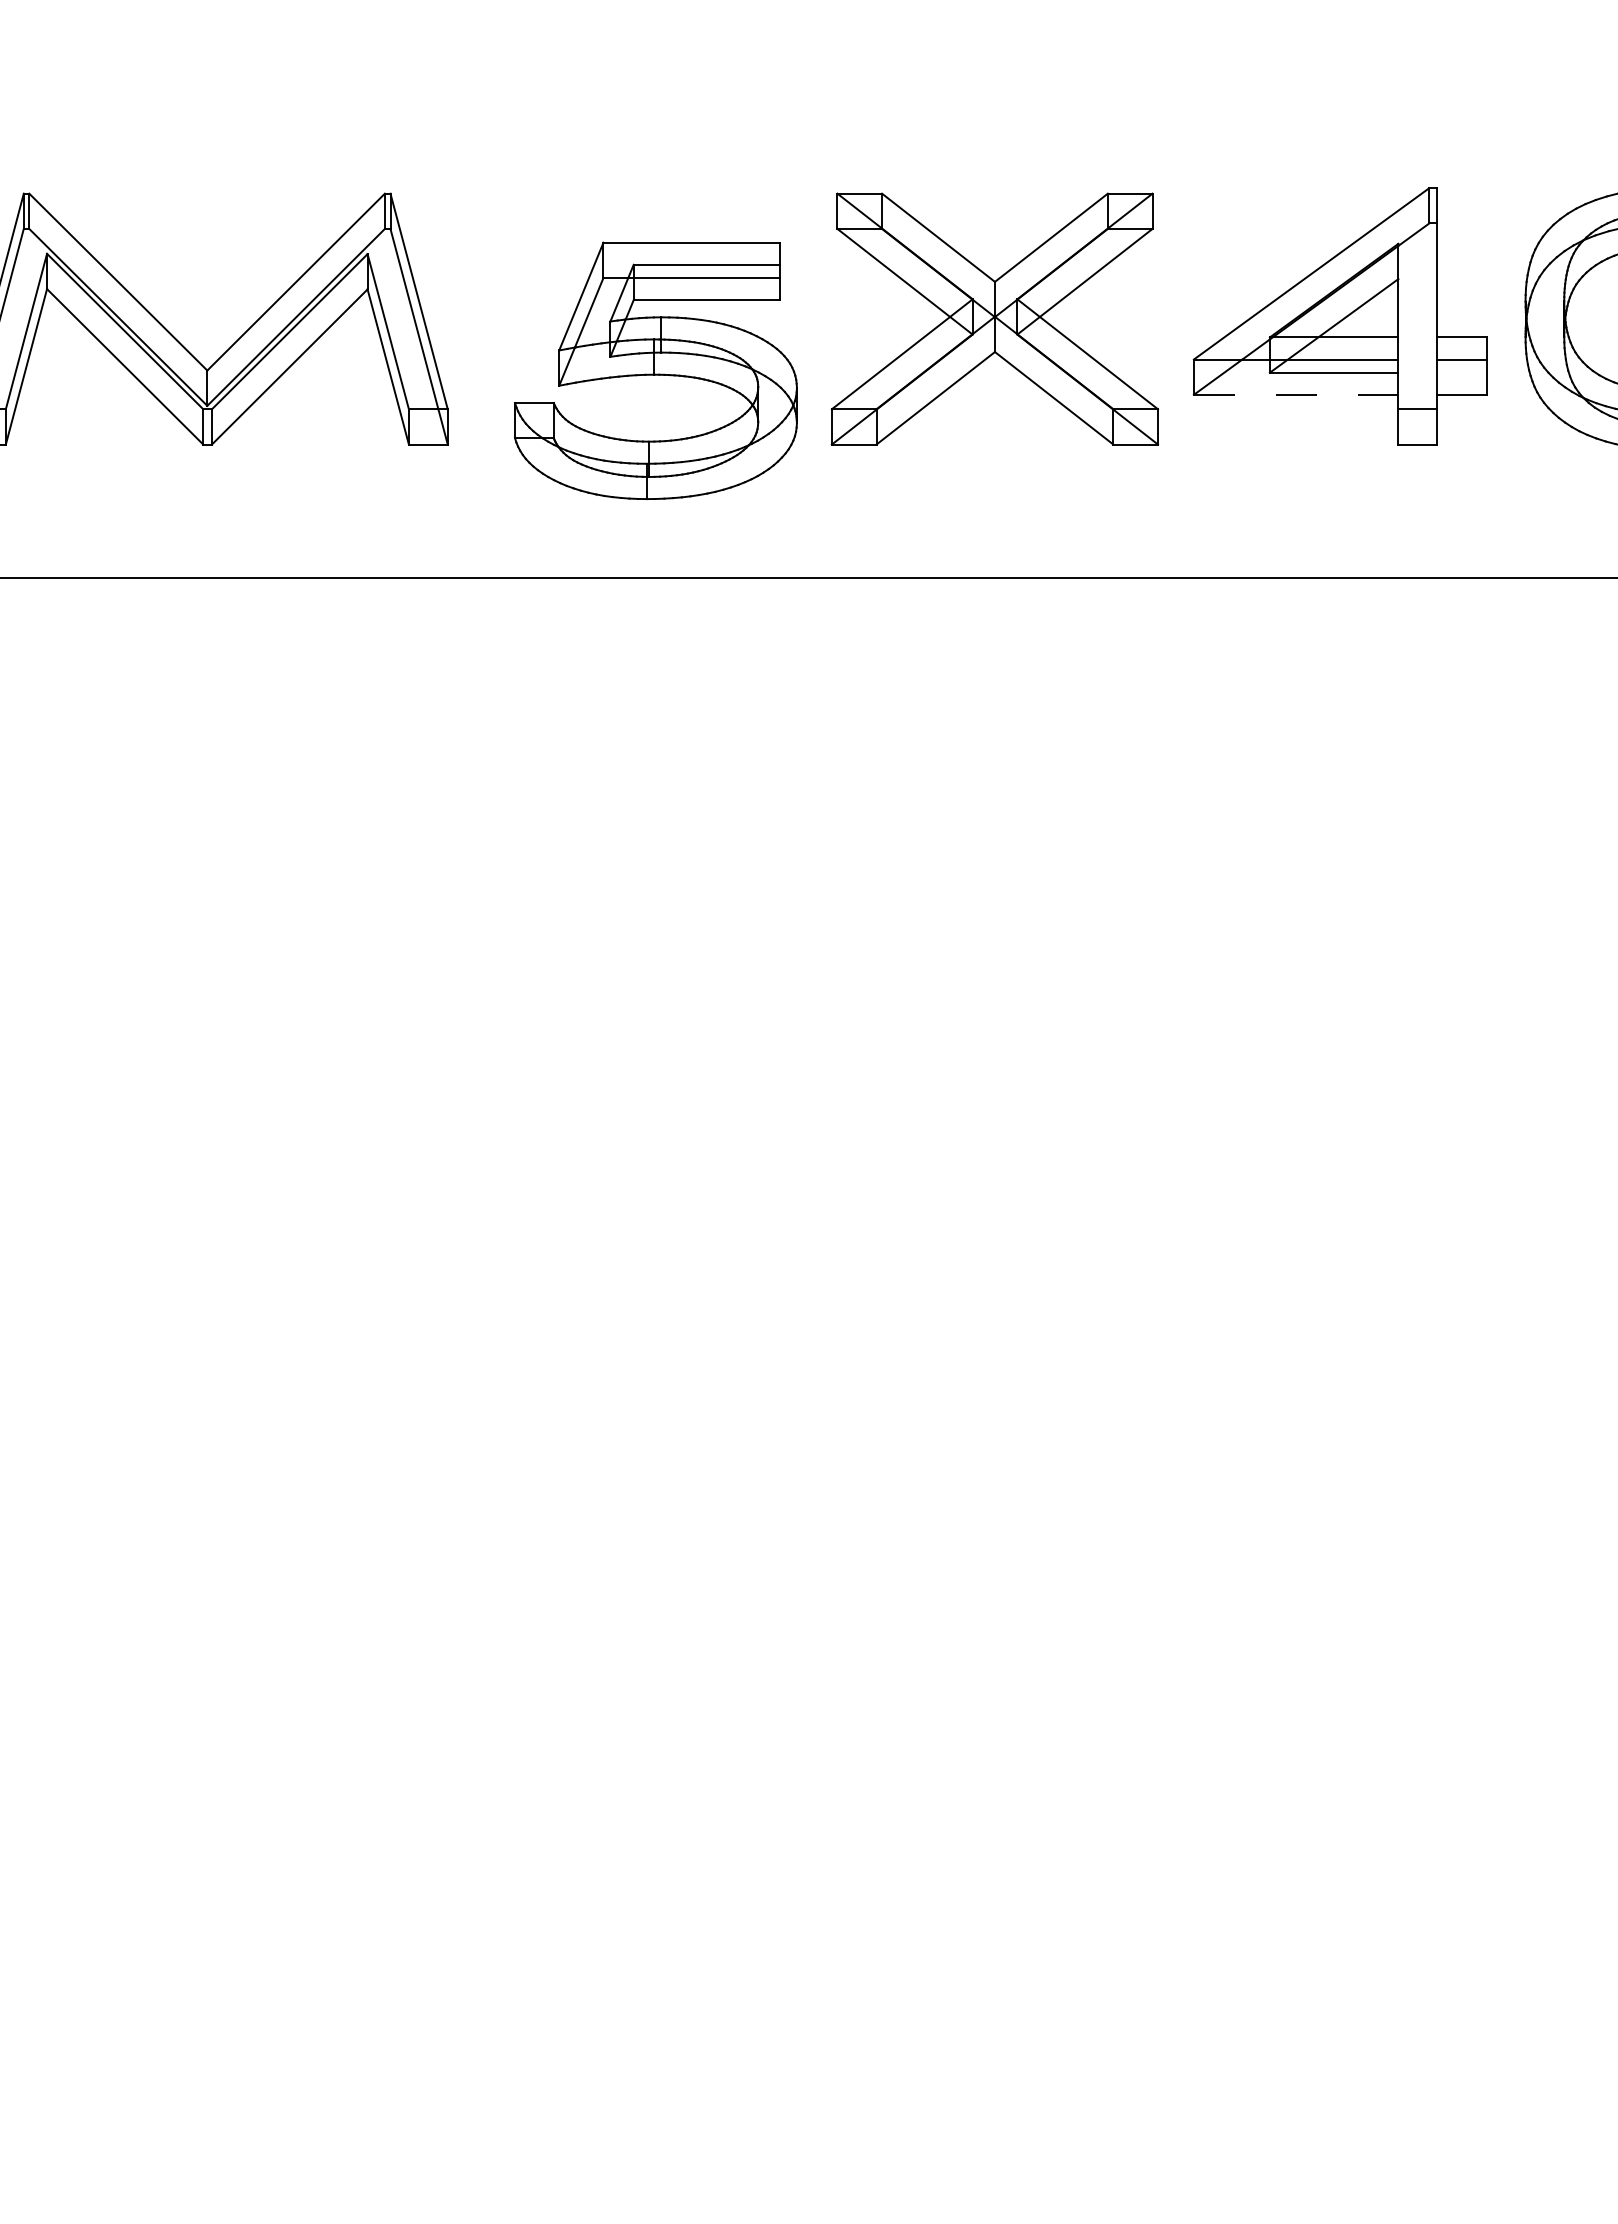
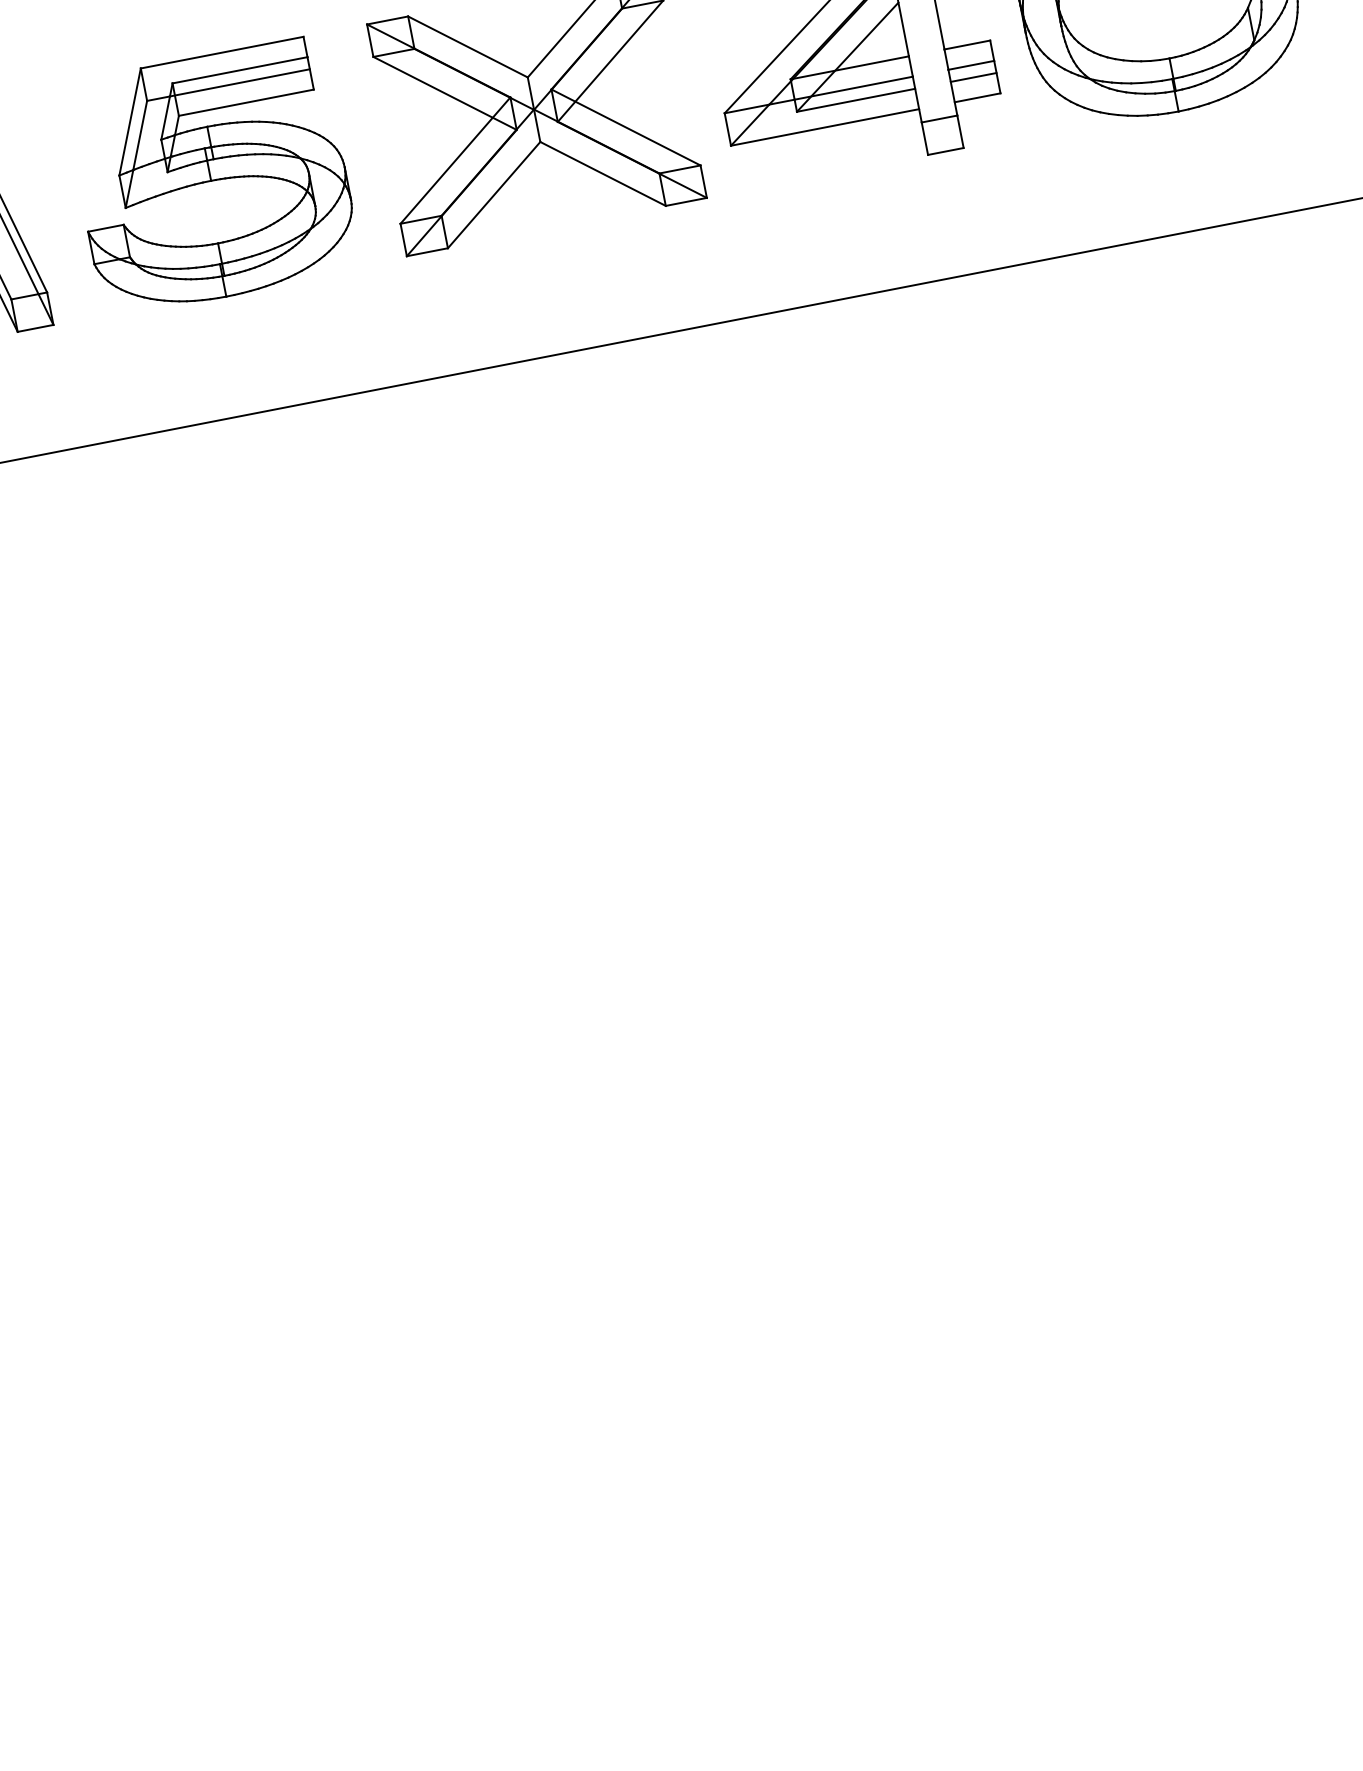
part: (655, 370) -> (211, 176), moved
line: (1461, 372) -> (973, 77), added
line: (1295, 394) -> (824, 127), dashed -> solid

